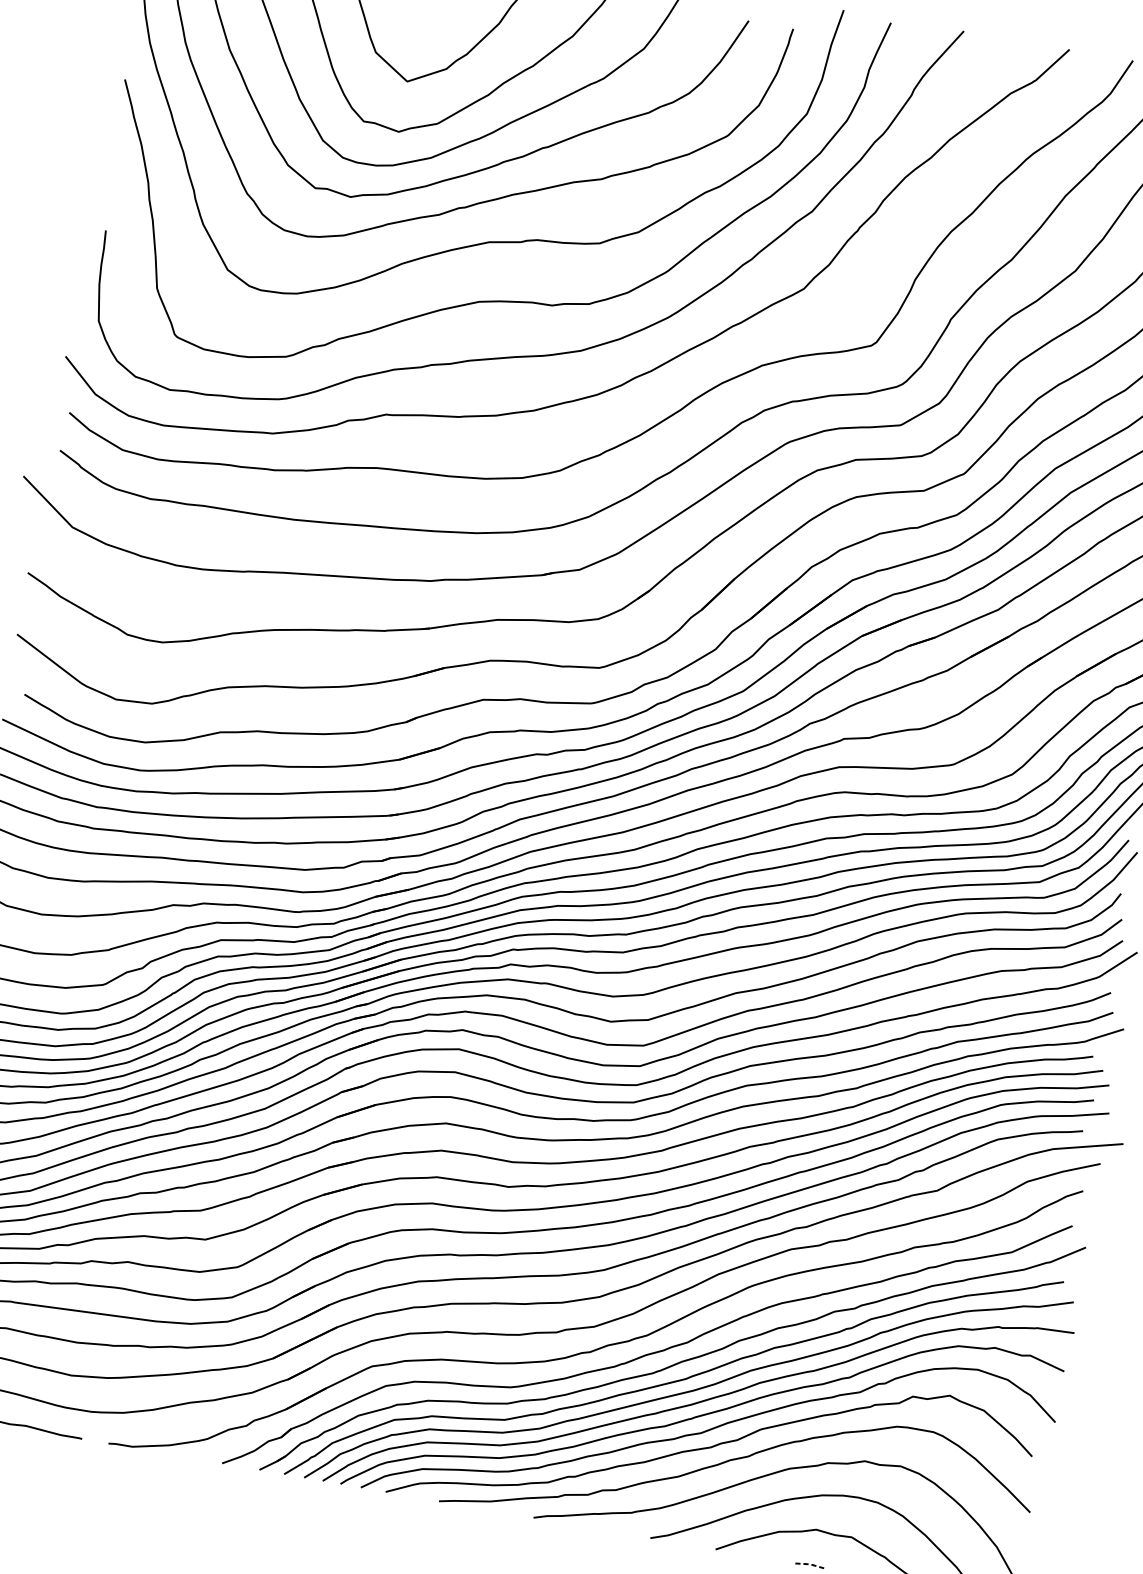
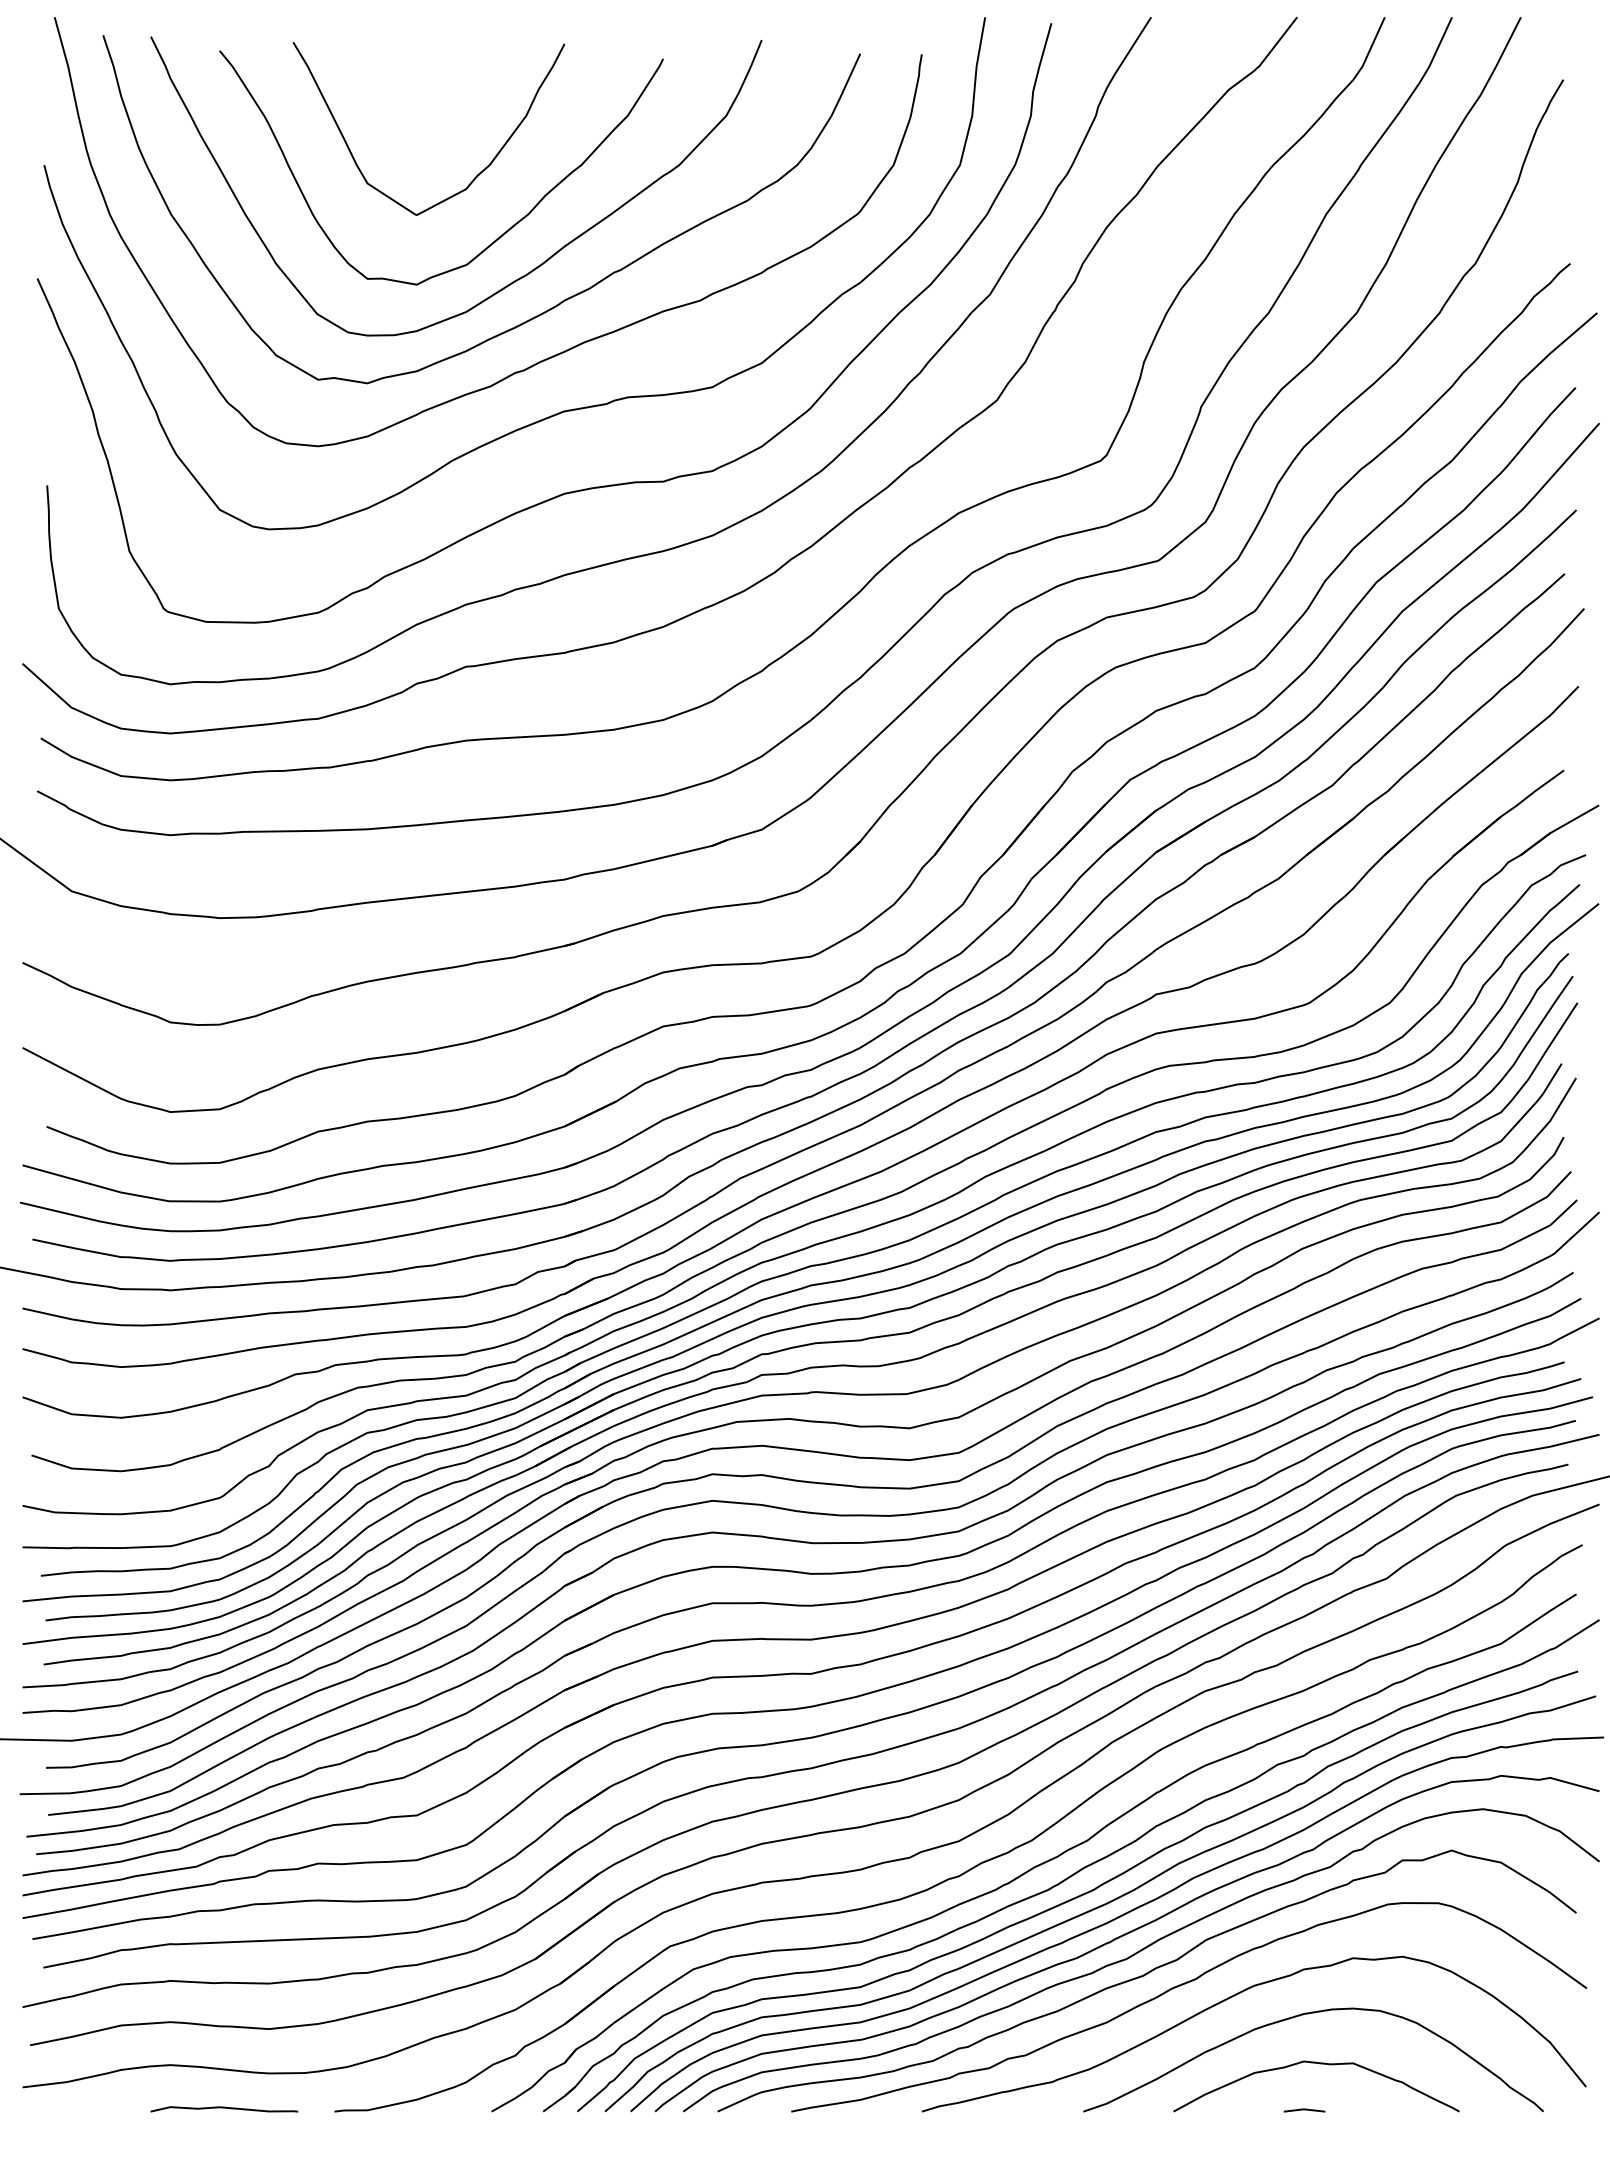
line: (809, 1564) -> (1303, 2109), dashed -> solid

